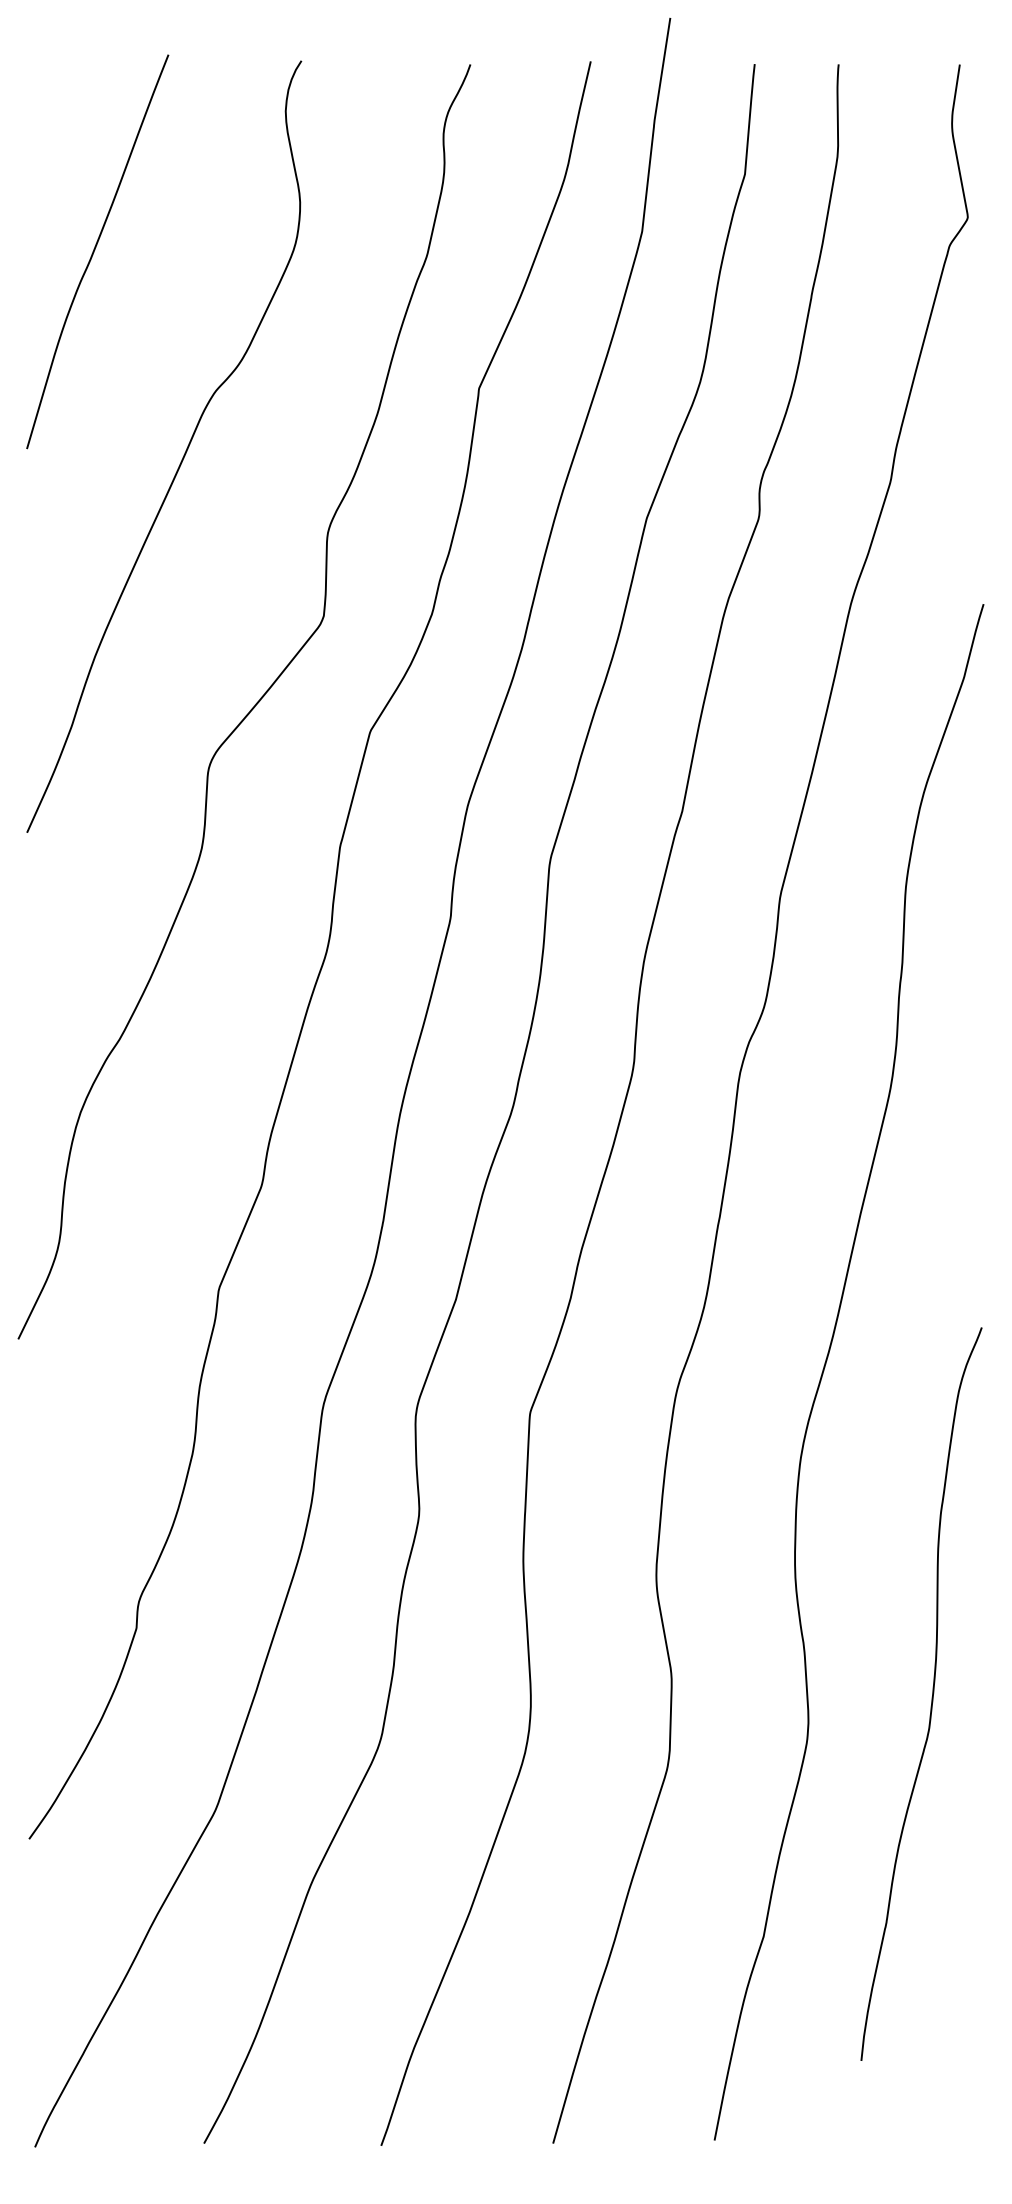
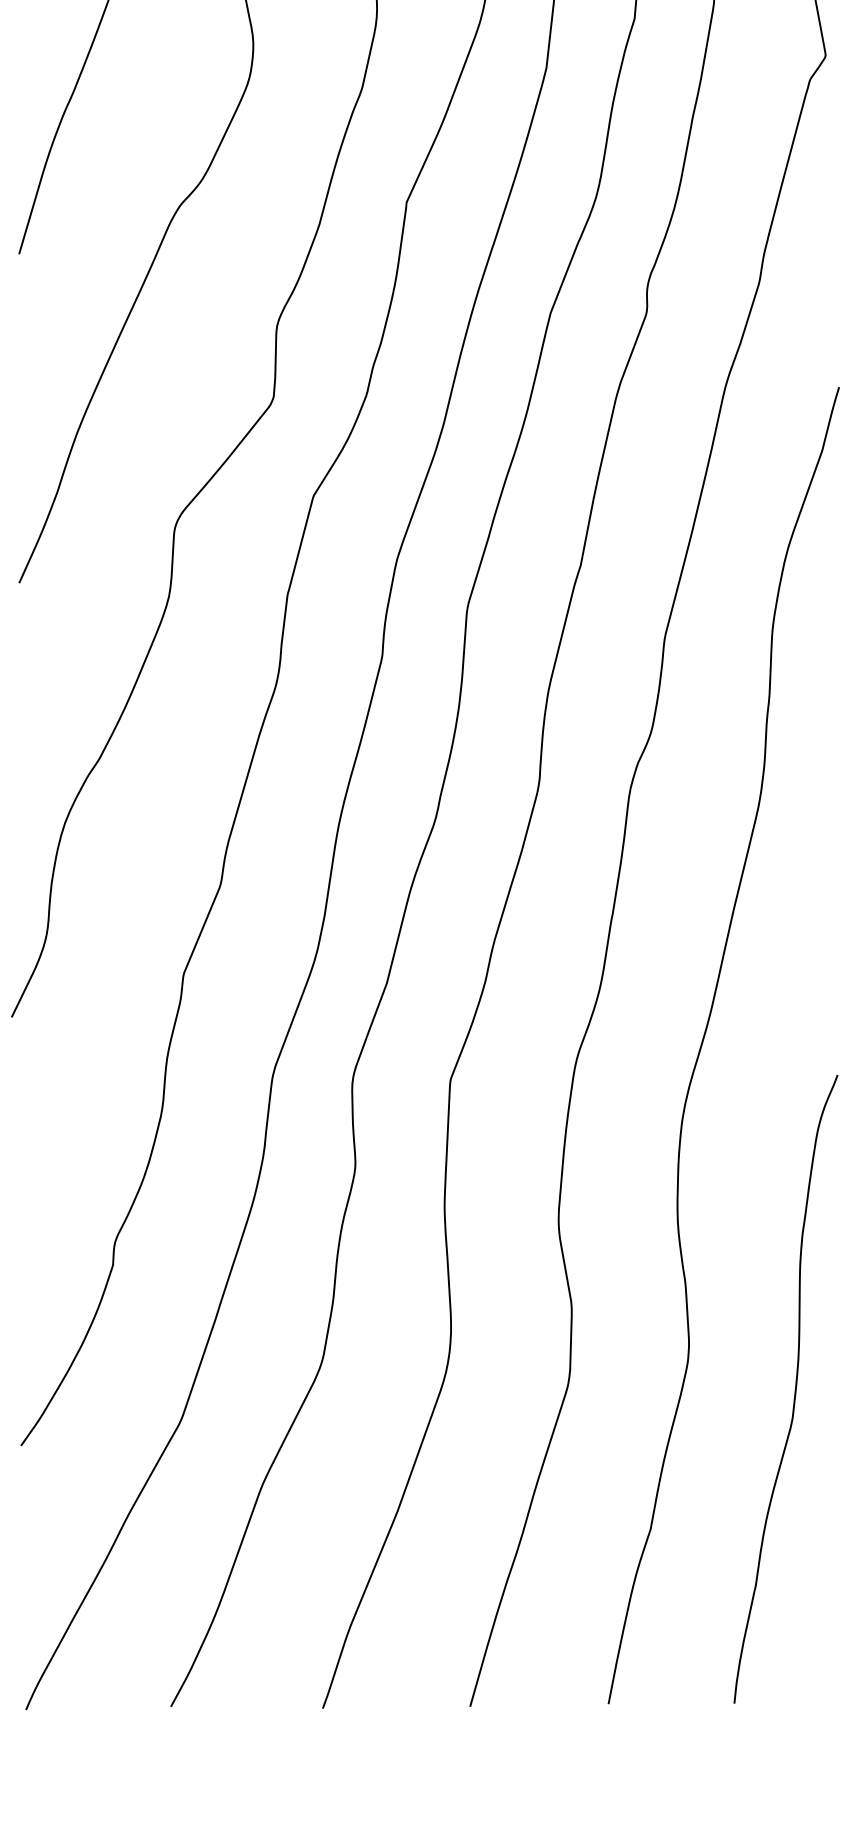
curve: (931, 1697) -> (794, 1392), moved

